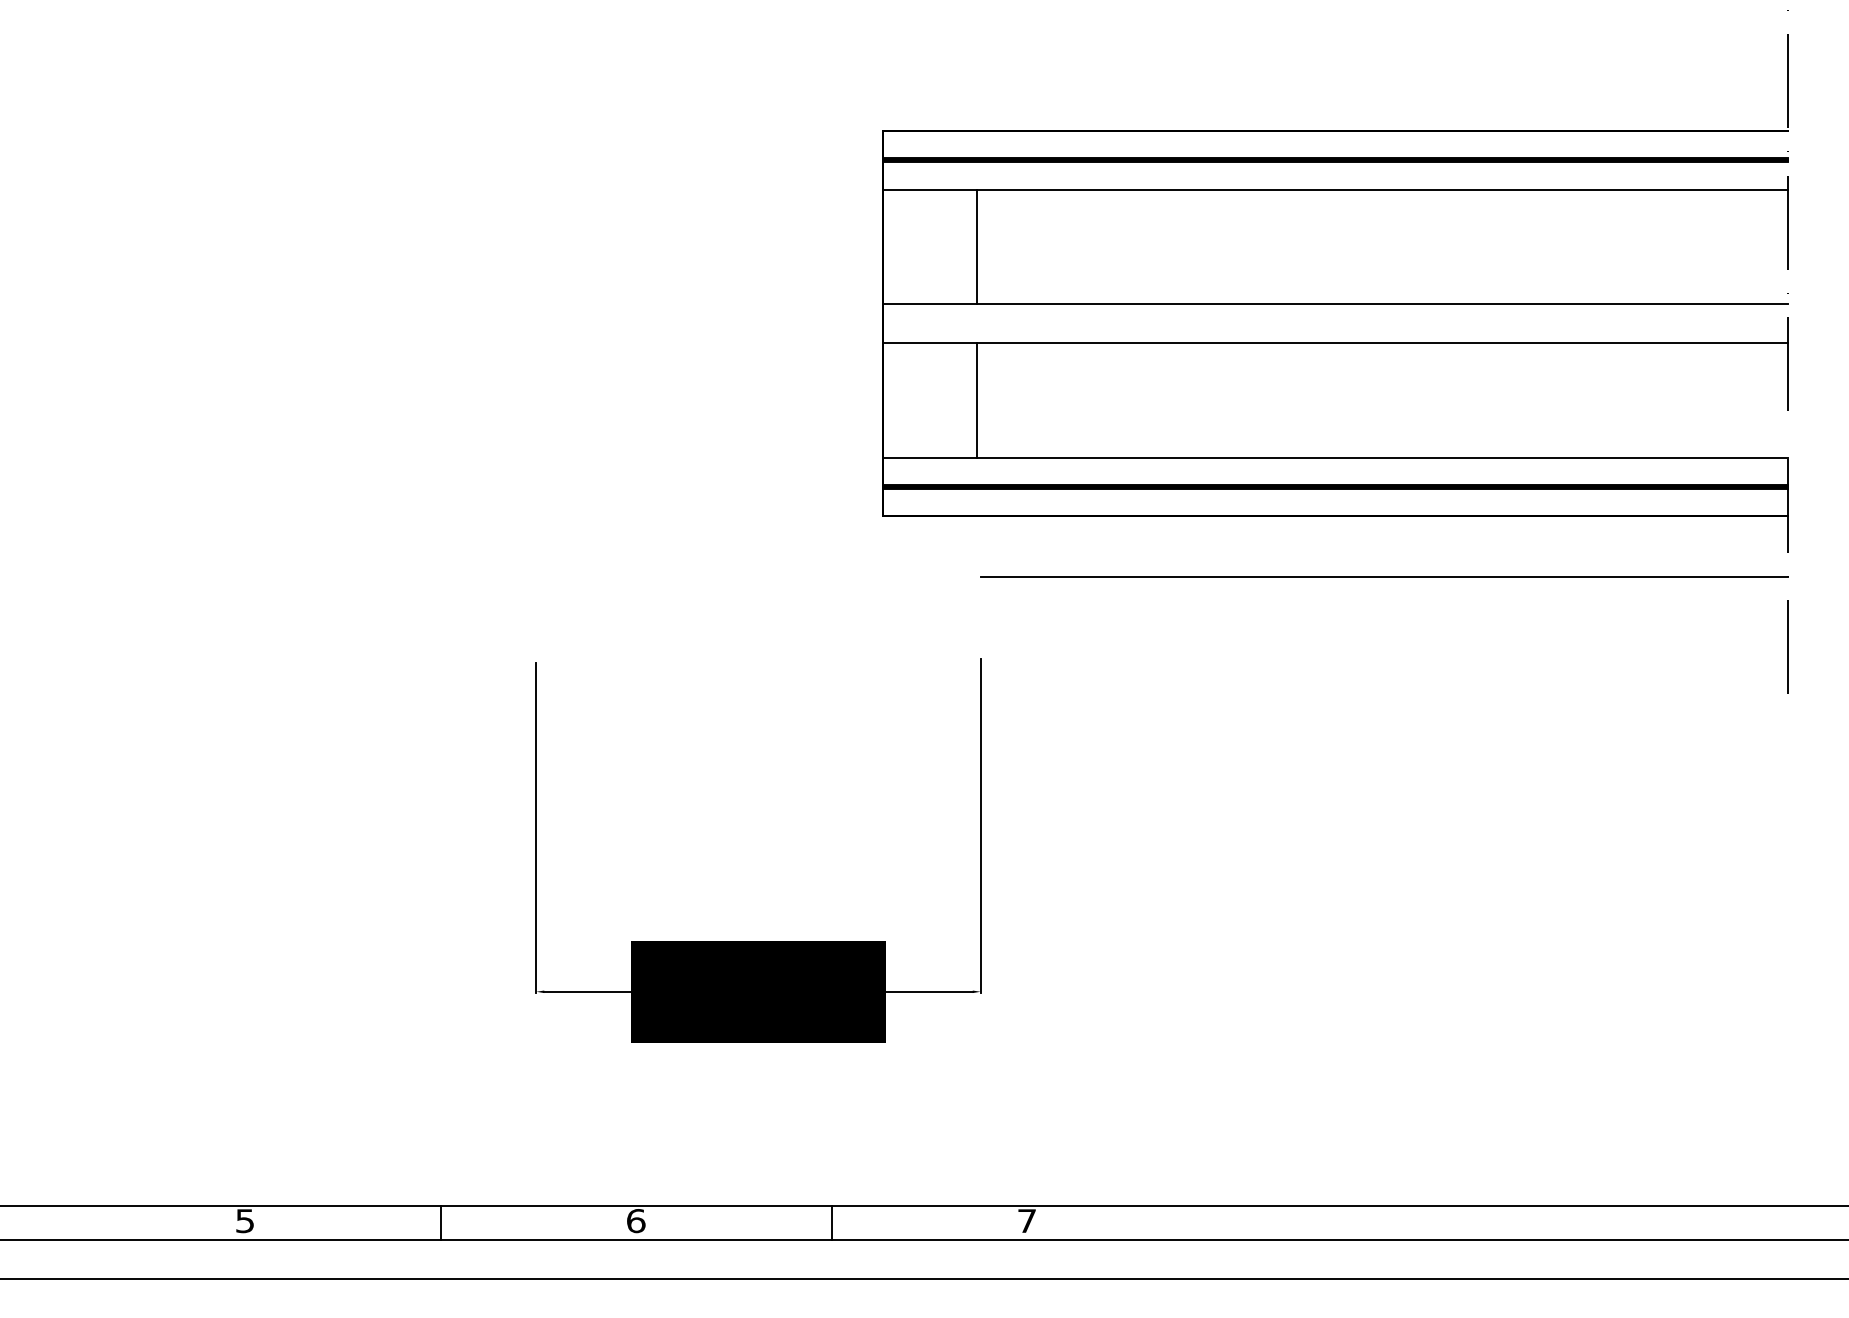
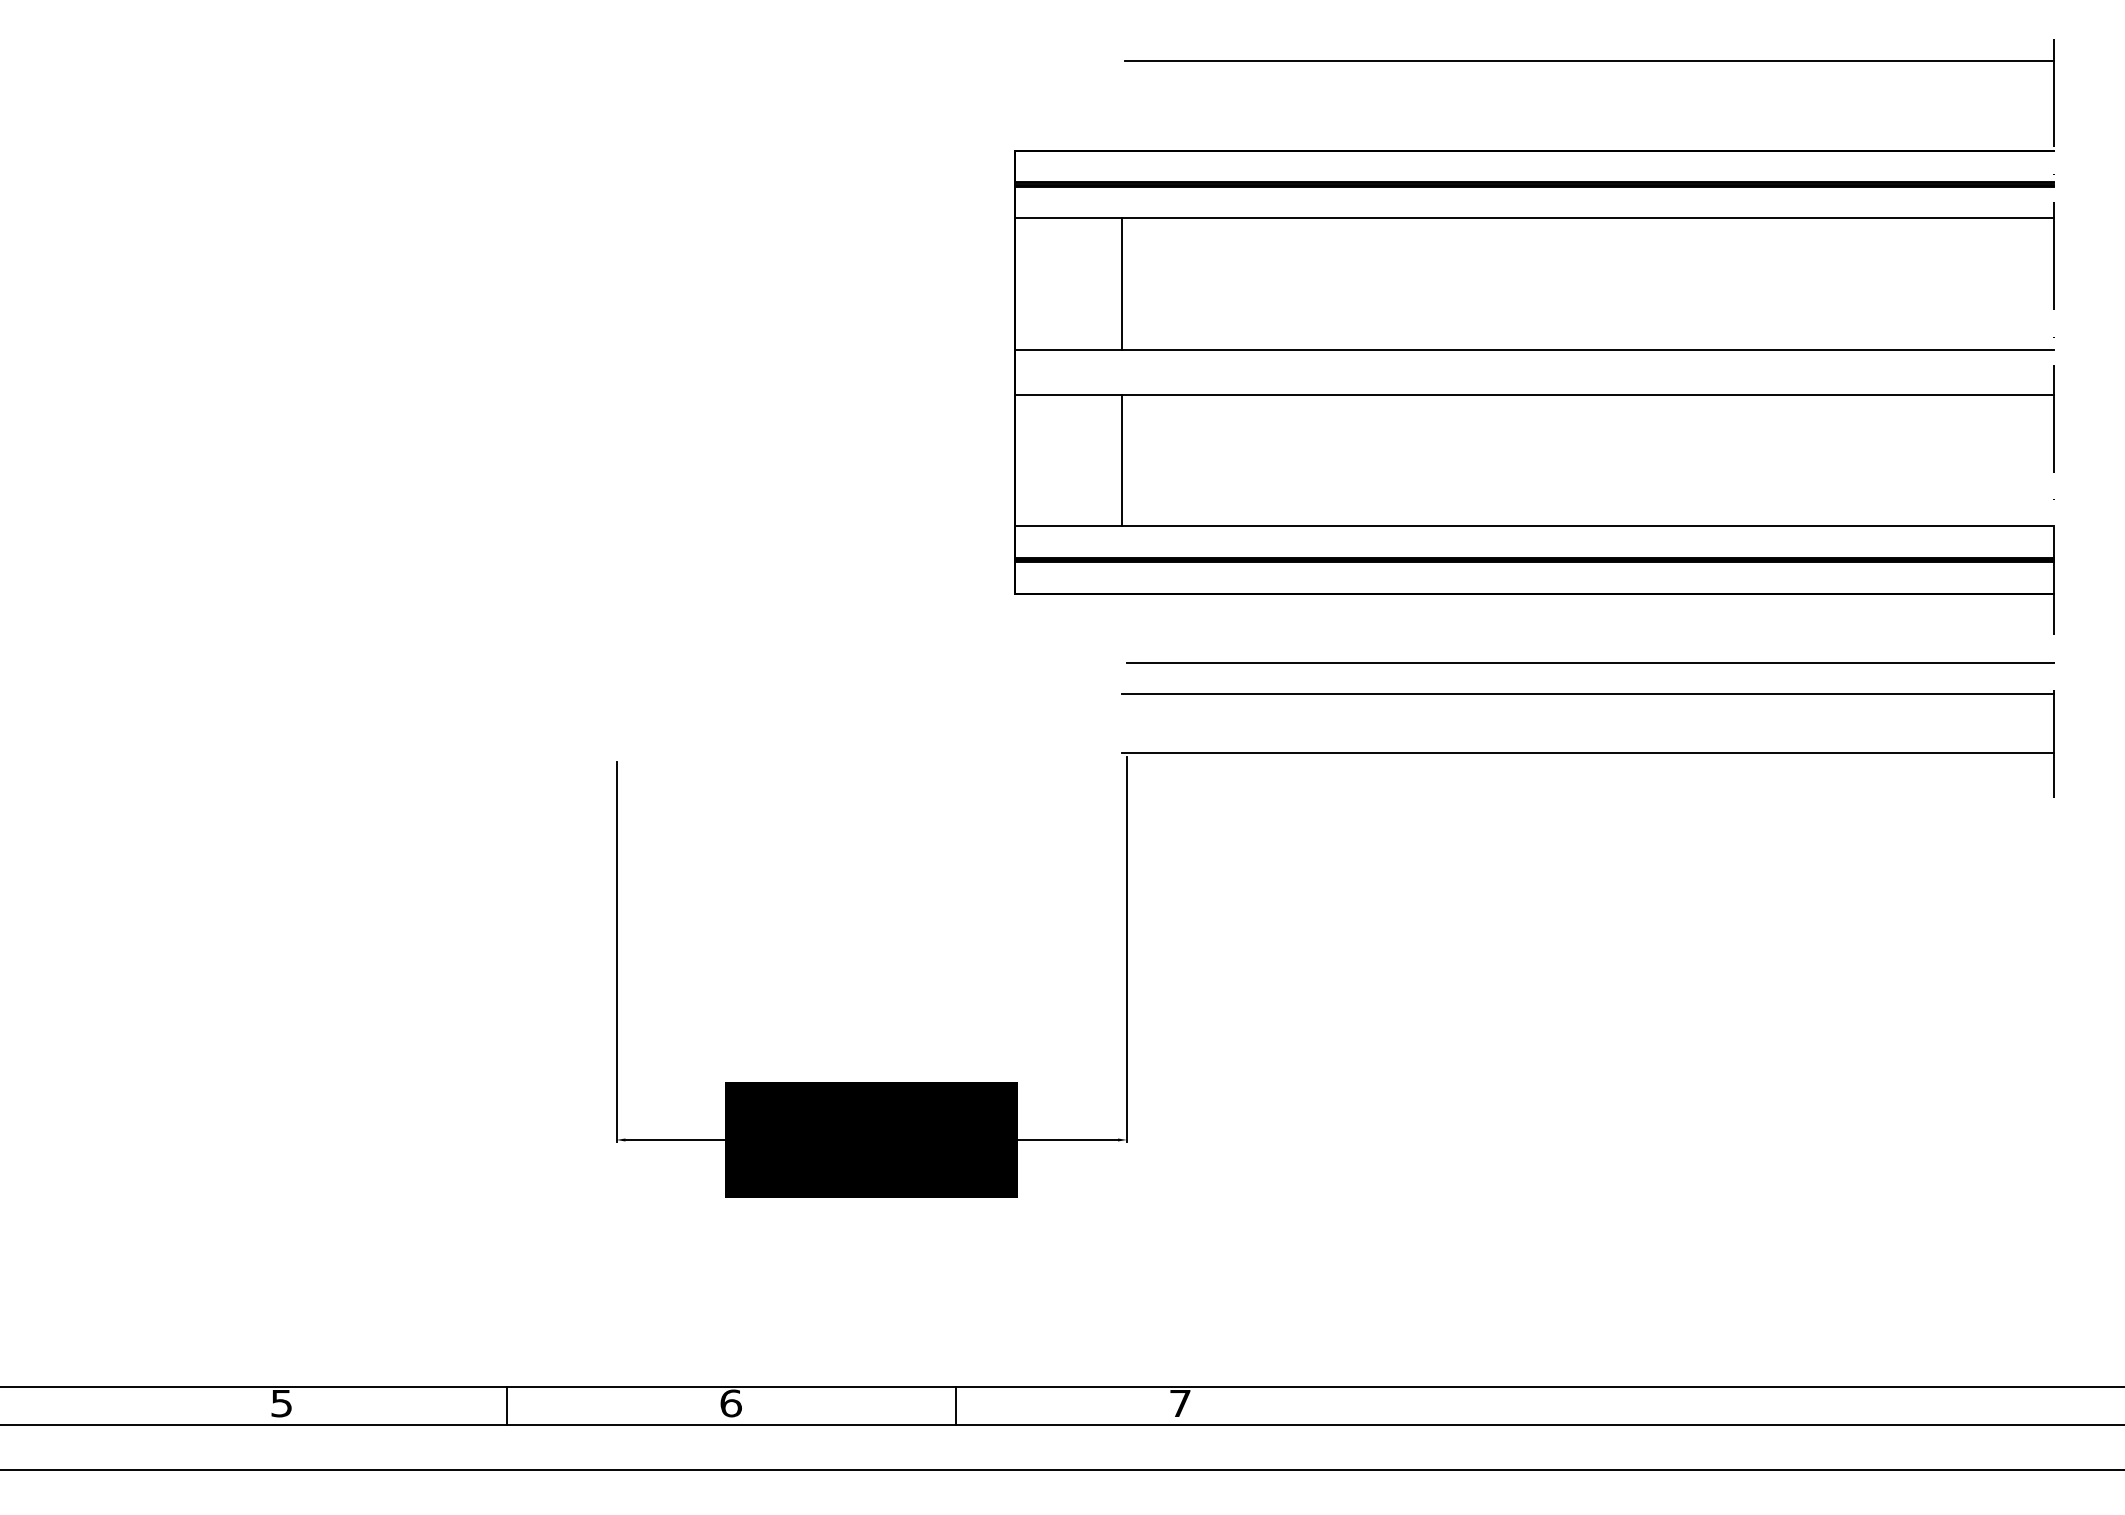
line: (1383, 52) -> (1589, 60), added
line: (1382, 604) -> (1588, 694), added
line: (1382, 654) -> (1588, 752), added

